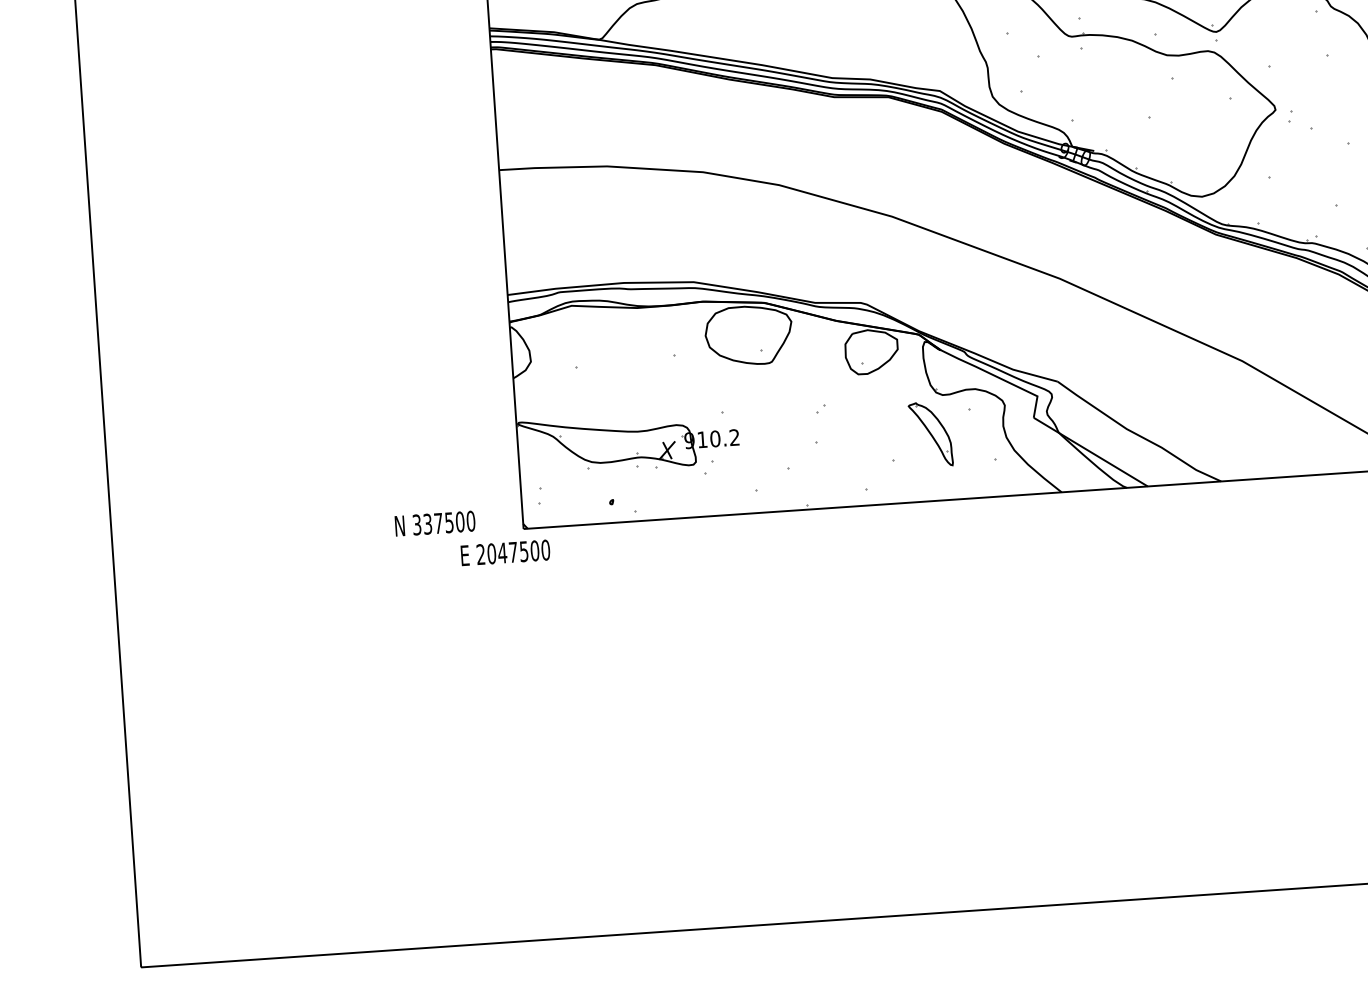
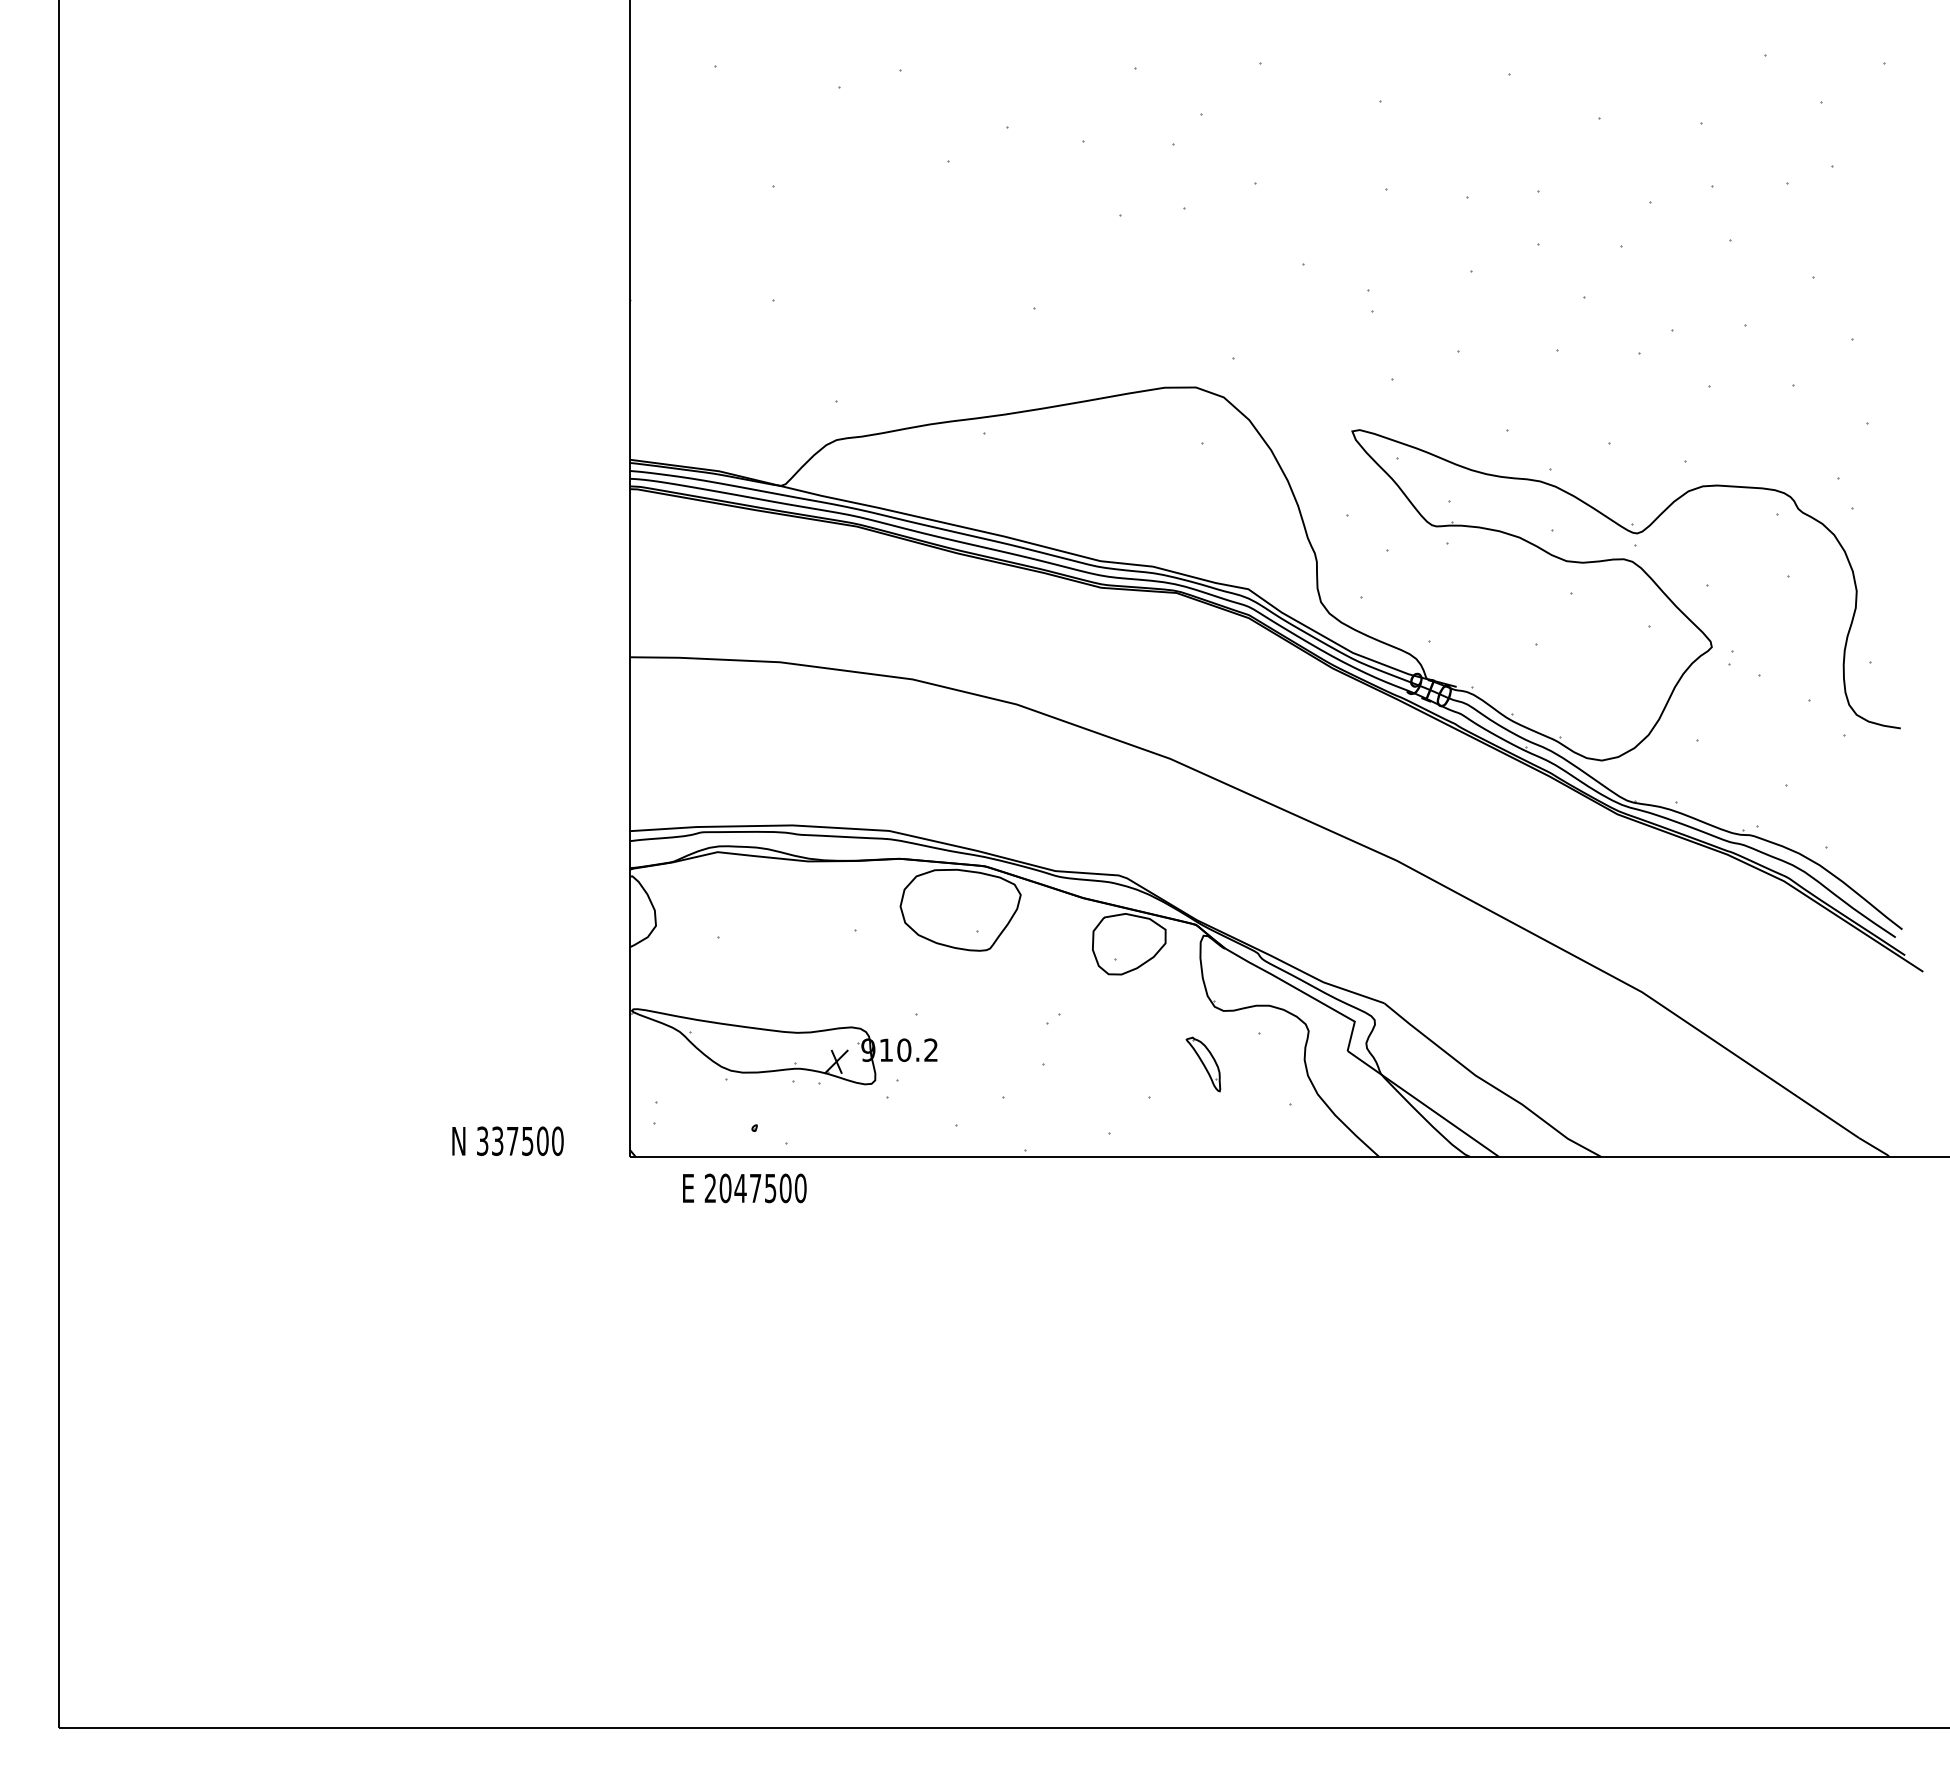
part: (930, 434) -> (1203, 1064), size x0.6
text: (505, 553) -> (744, 1188), moved

